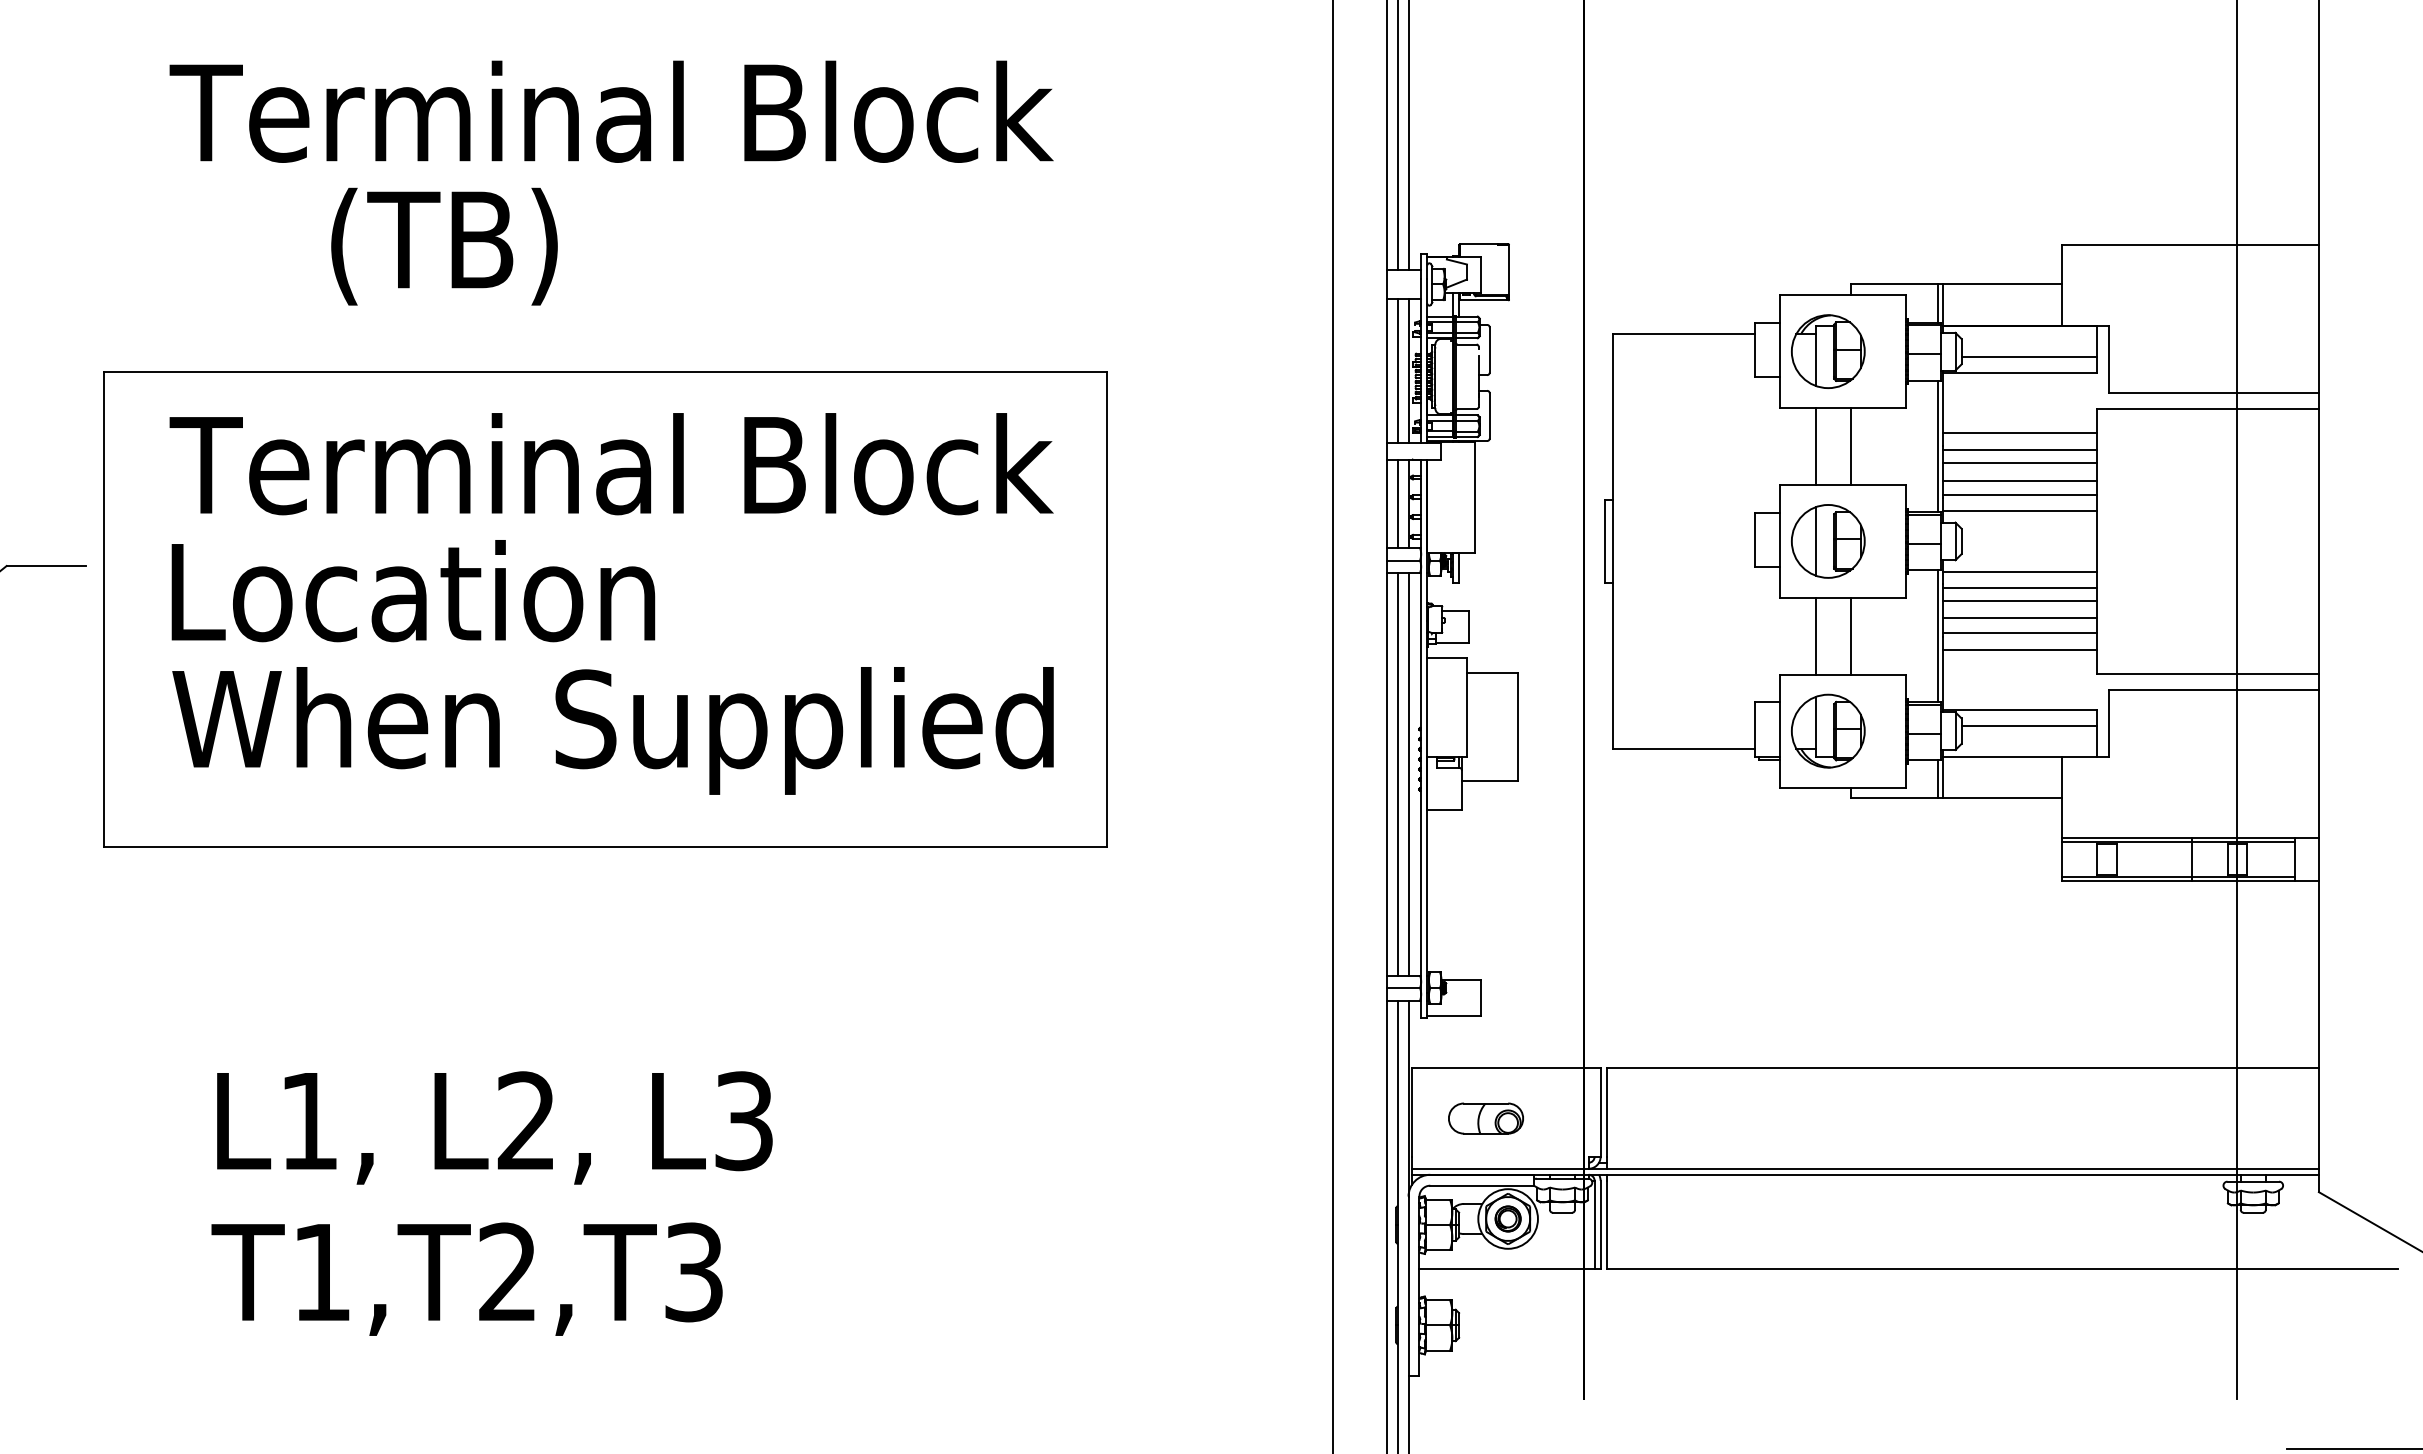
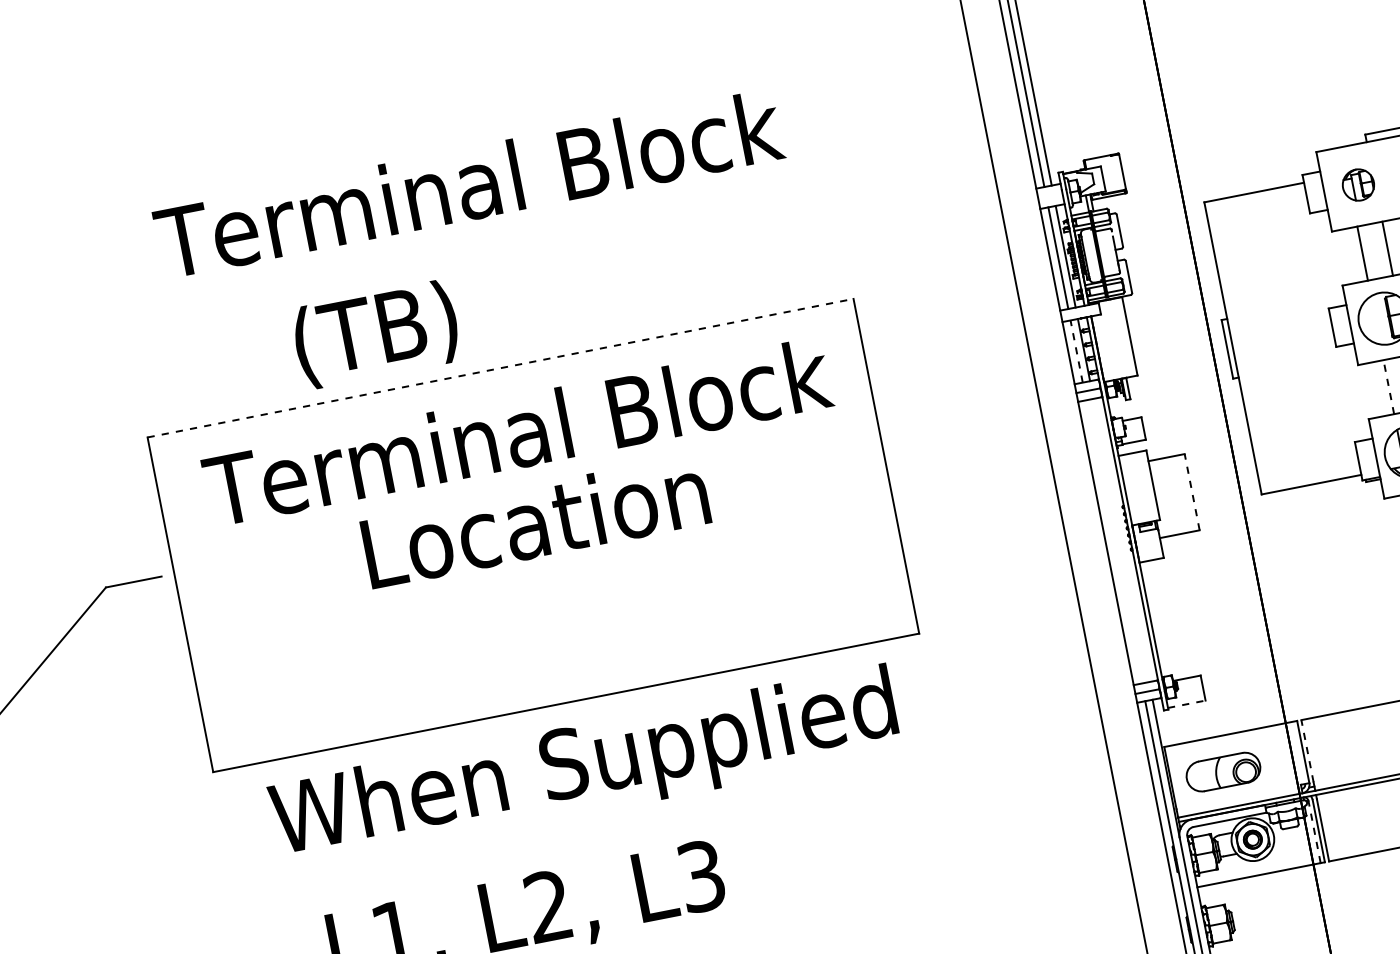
text: (444, 246) -> (376, 334), moved
part: (1828, 351) -> (1358, 184), size x0.6
line: (605, 371) -> (500, 367), solid -> dashed
line: (1398, 503) -> (1076, 351), solid -> dashed
line: (1815, 541) -> (1375, 320), removed
text: (413, 591) -> (535, 521), moved
line: (1815, 635) -> (1388, 386), solid -> dashed
line: (1518, 726) -> (1192, 491), solid -> dashed
text: (612, 730) -> (584, 768), moved
line: (1398, 774) -> (1114, 542), removed
line: (1408, 774) -> (1121, 540), removed
line: (1454, 1015) -> (1187, 703), solid -> dashed
line: (1606, 1112) -> (1307, 751), solid -> dashed
part: (1485, 1118) -> (1223, 772), size x1.4
line: (1594, 1224) -> (1314, 831), solid -> dashed

